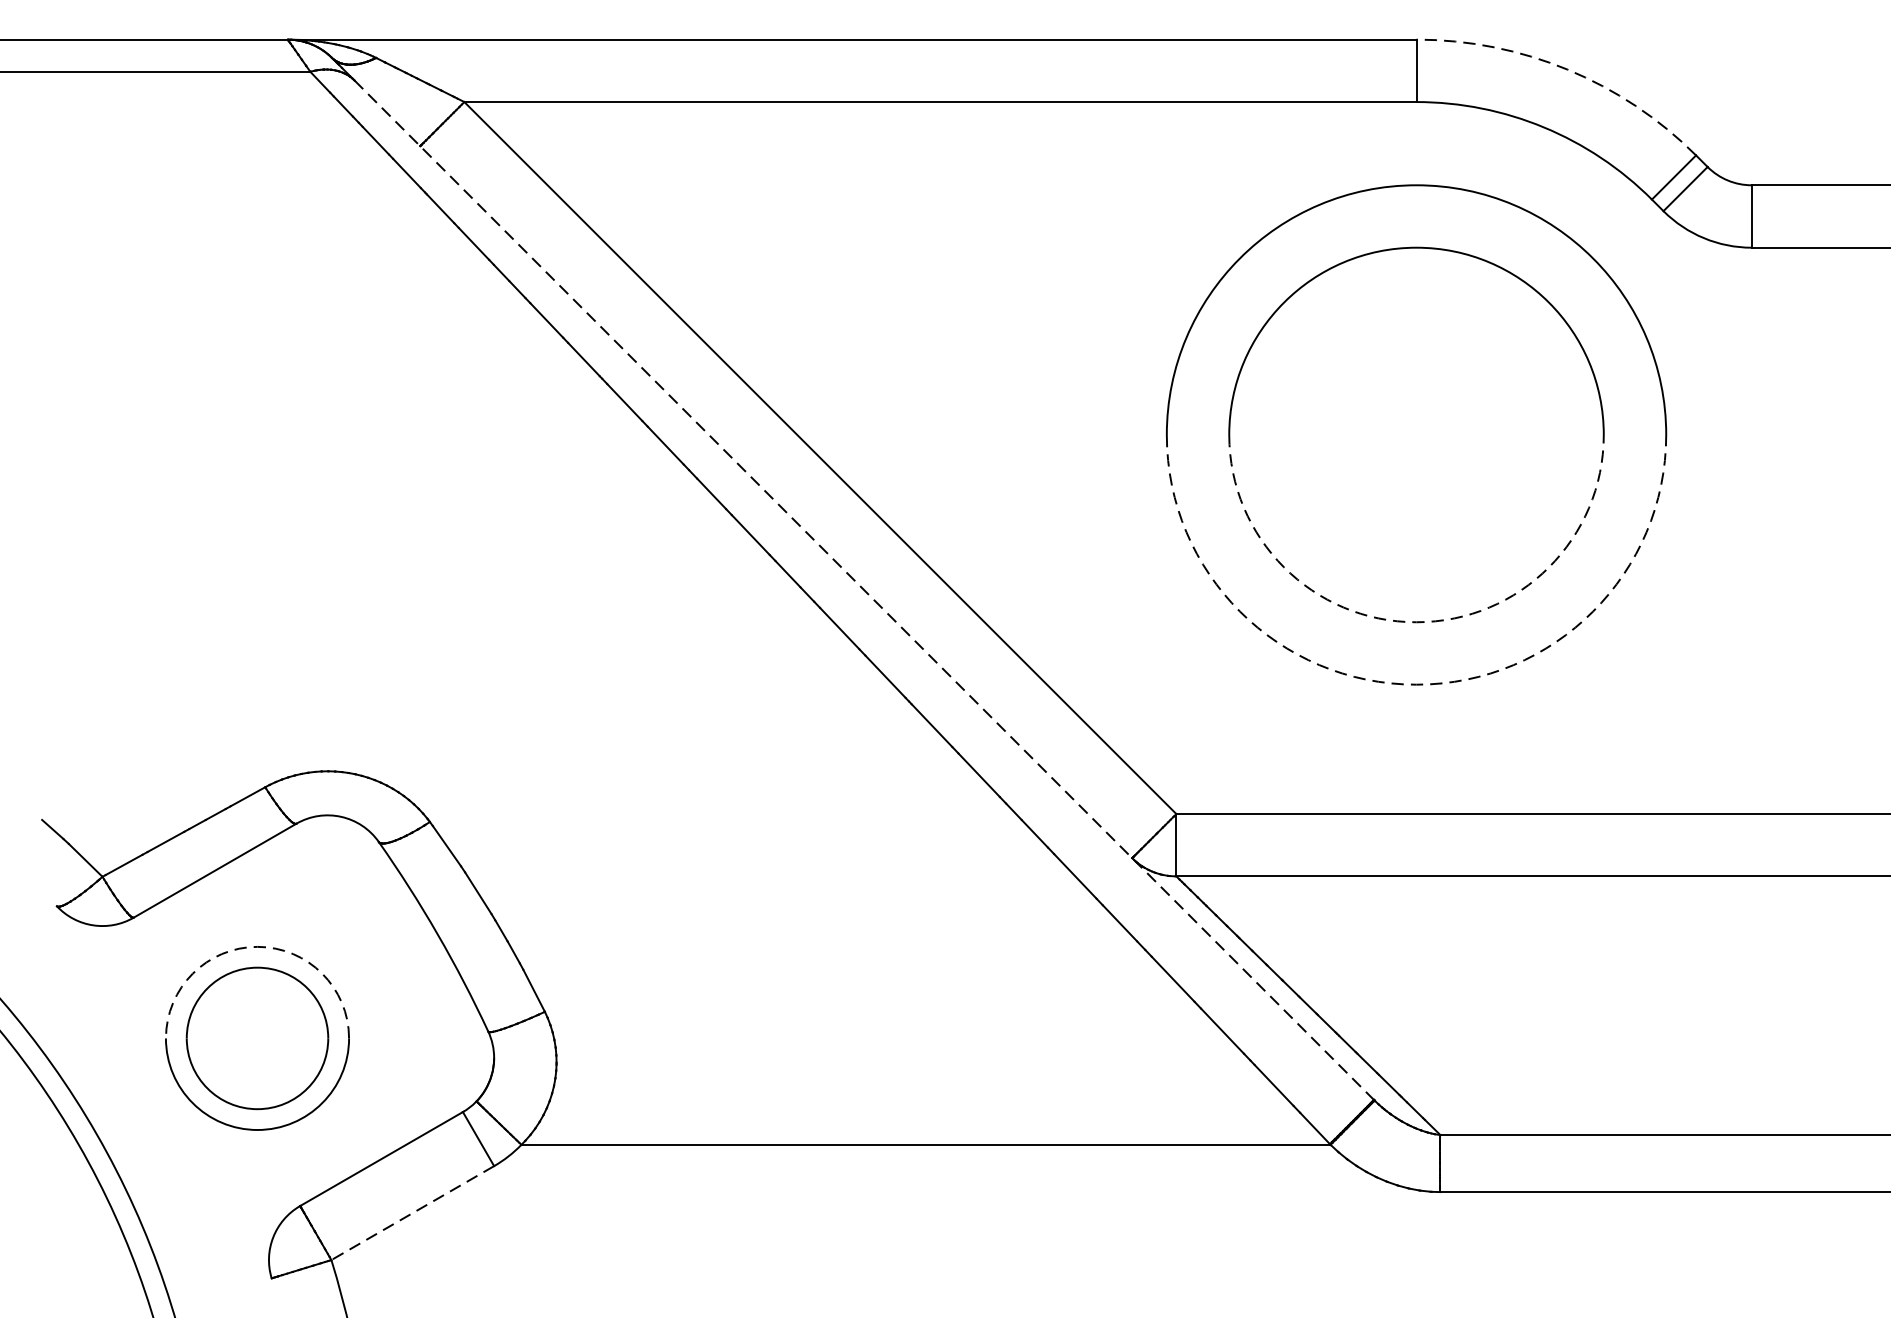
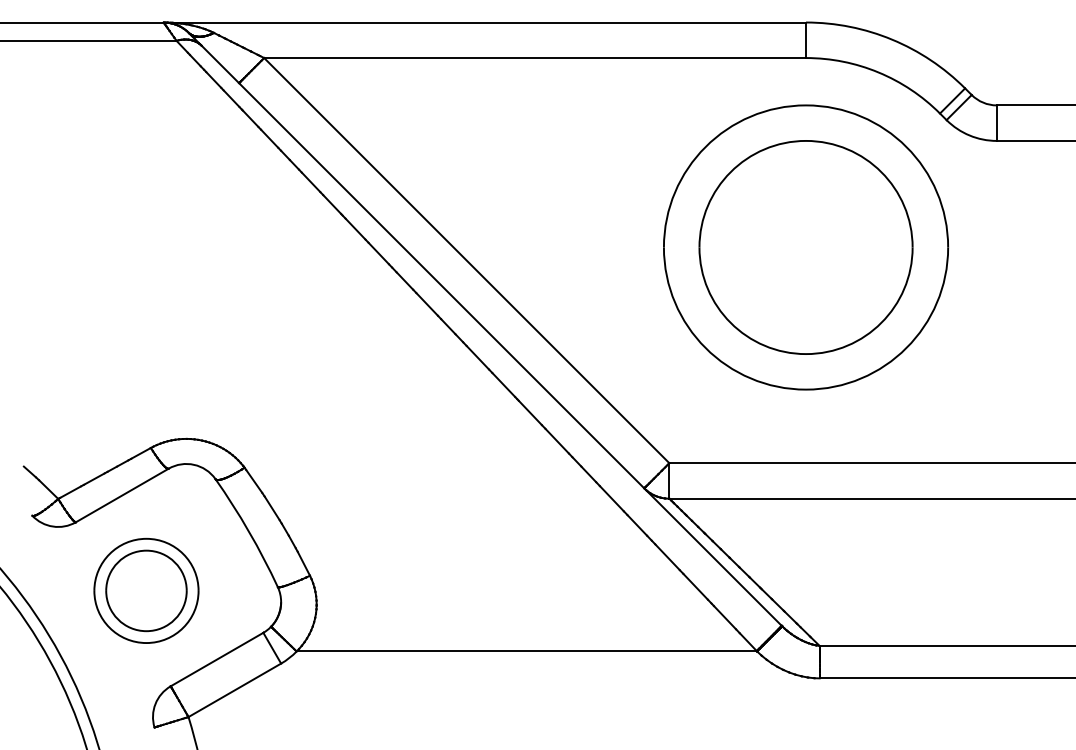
arc: (1568, 69) -> (892, 39), dashed -> solid
line: (865, 591) -> (492, 336), dashed -> solid
arc: (1417, 622) -> (806, 354), dashed -> solid
arc: (1417, 684) -> (806, 389), dashed -> solid
arc: (257, 946) -> (146, 538), dashed -> solid
line: (412, 1213) -> (234, 690), dashed -> solid

